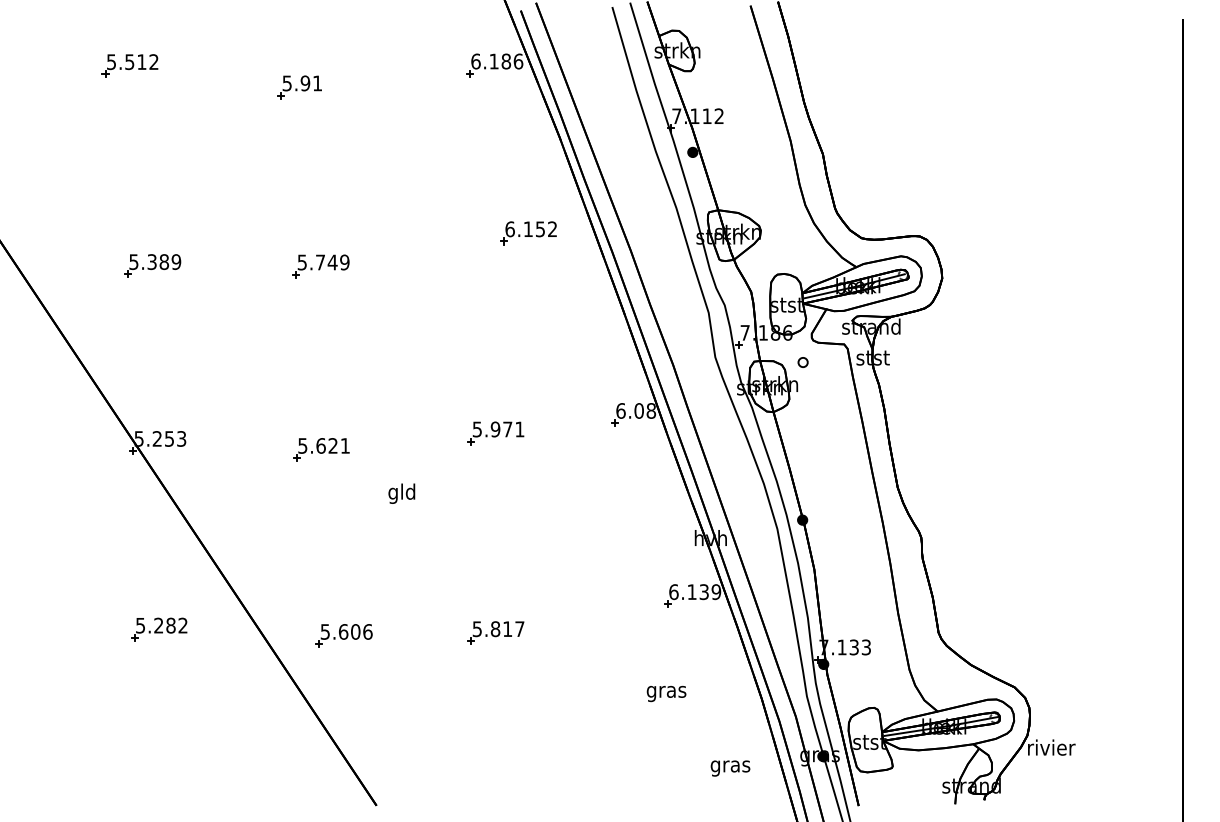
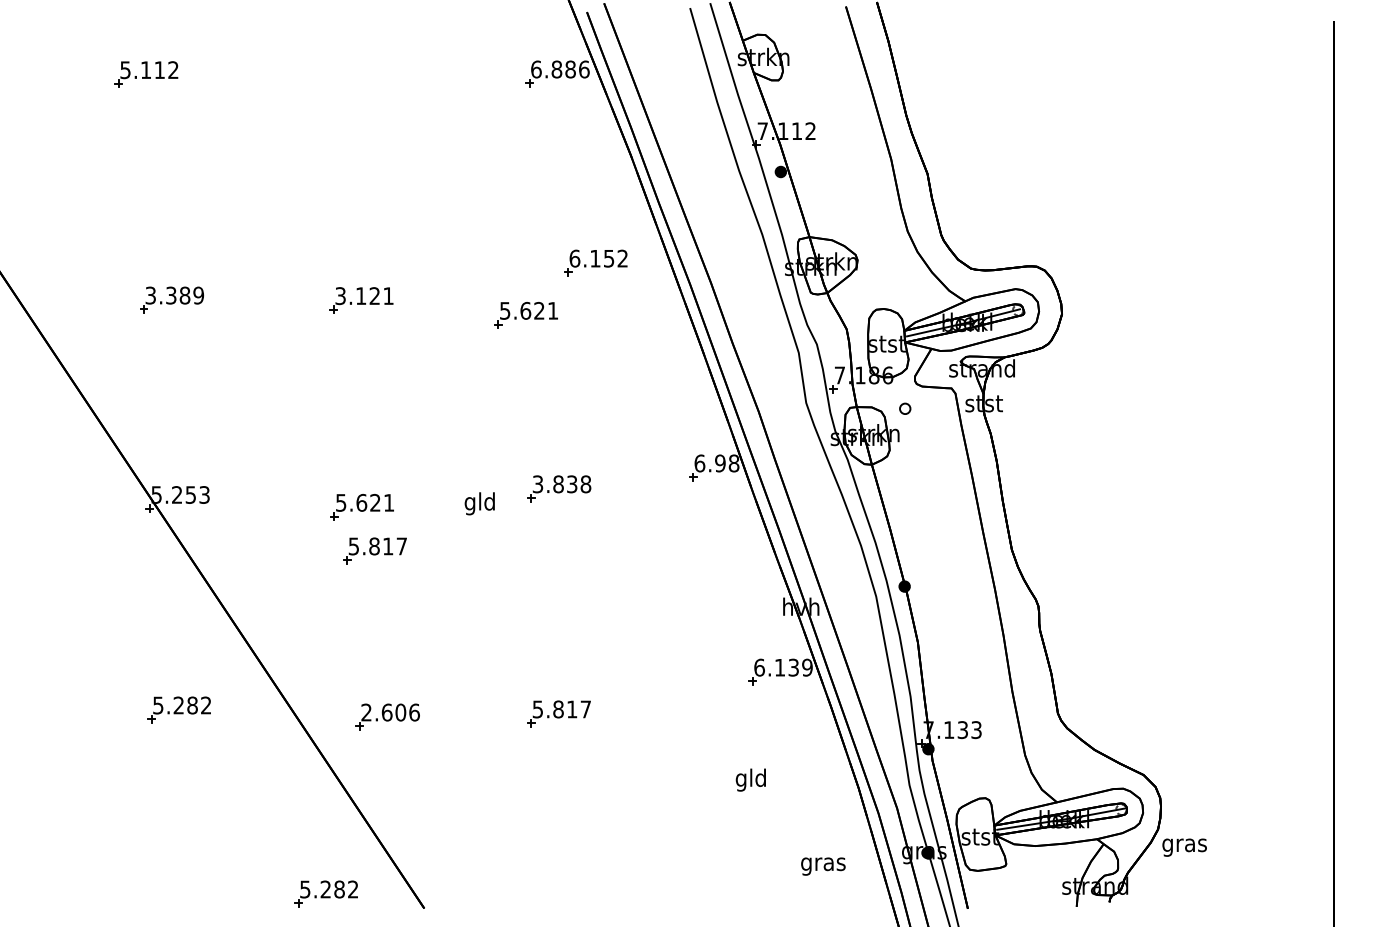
text: (493, 61) -> (556, 69), 6.186 -> 6.886
text: (130, 62) -> (146, 70), 5.512 -> 5.112
part: (299, 87) -> (337, 98), removed
text: (133, 261) -> (150, 294), 5.389 -> 3.389
text: (323, 262) -> (364, 296), 5.749 -> 3.121
part: (466, 279) -> (525, 315), added
text: (639, 411) -> (720, 463), 6.08 -> 6.98
text: (499, 429) -> (562, 484), 5.971 -> 3.838
part: (332, 488) -> (374, 550), added
text: (401, 493) -> (479, 503), moved
text: (325, 631) -> (366, 712), 5.606 -> 2.606
text: (666, 691) -> (751, 779), gras -> gld
text: (1051, 748) -> (1185, 844), rivier -> gras
part: (288, 792) -> (325, 893), added

